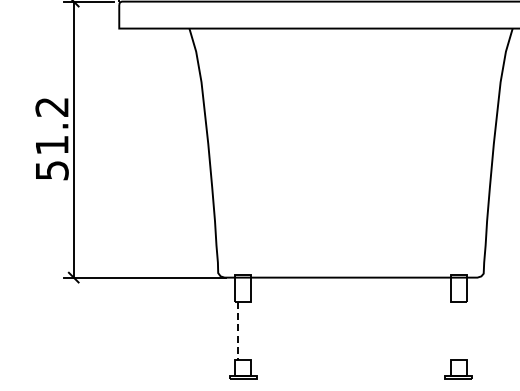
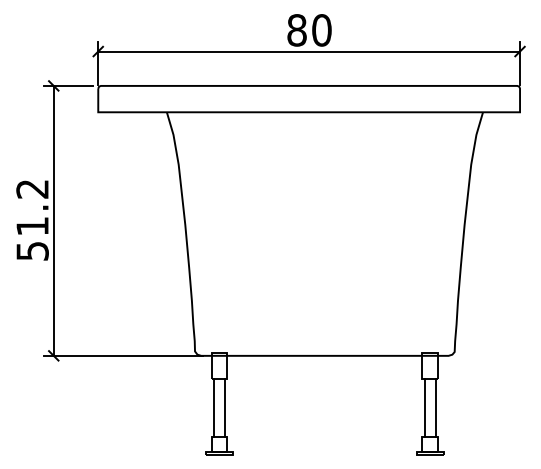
line: (238, 330) -> (214, 407), dashed -> solid
line: (248, 330) -> (224, 407), added
line: (453, 330) -> (425, 407), added
line: (464, 330) -> (435, 407), added

